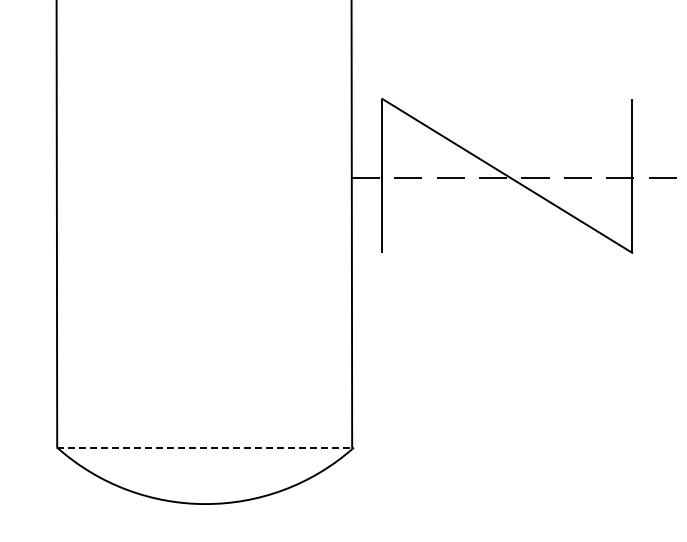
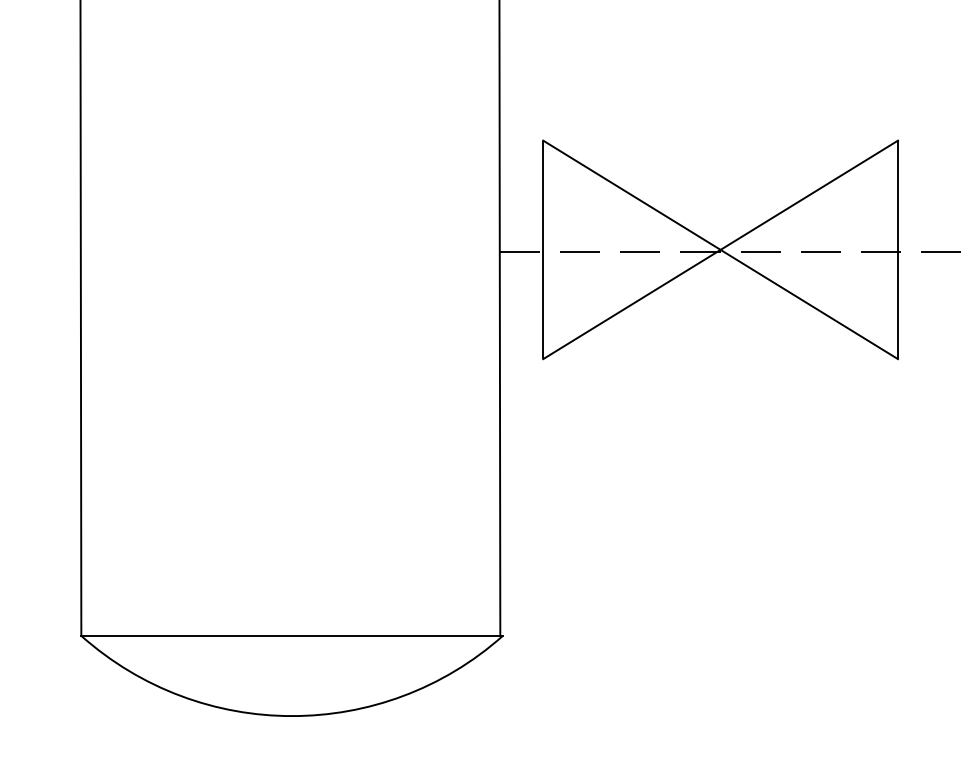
line: (507, 175) -> (720, 249), added
line: (206, 447) -> (293, 635), dashed -> solid

